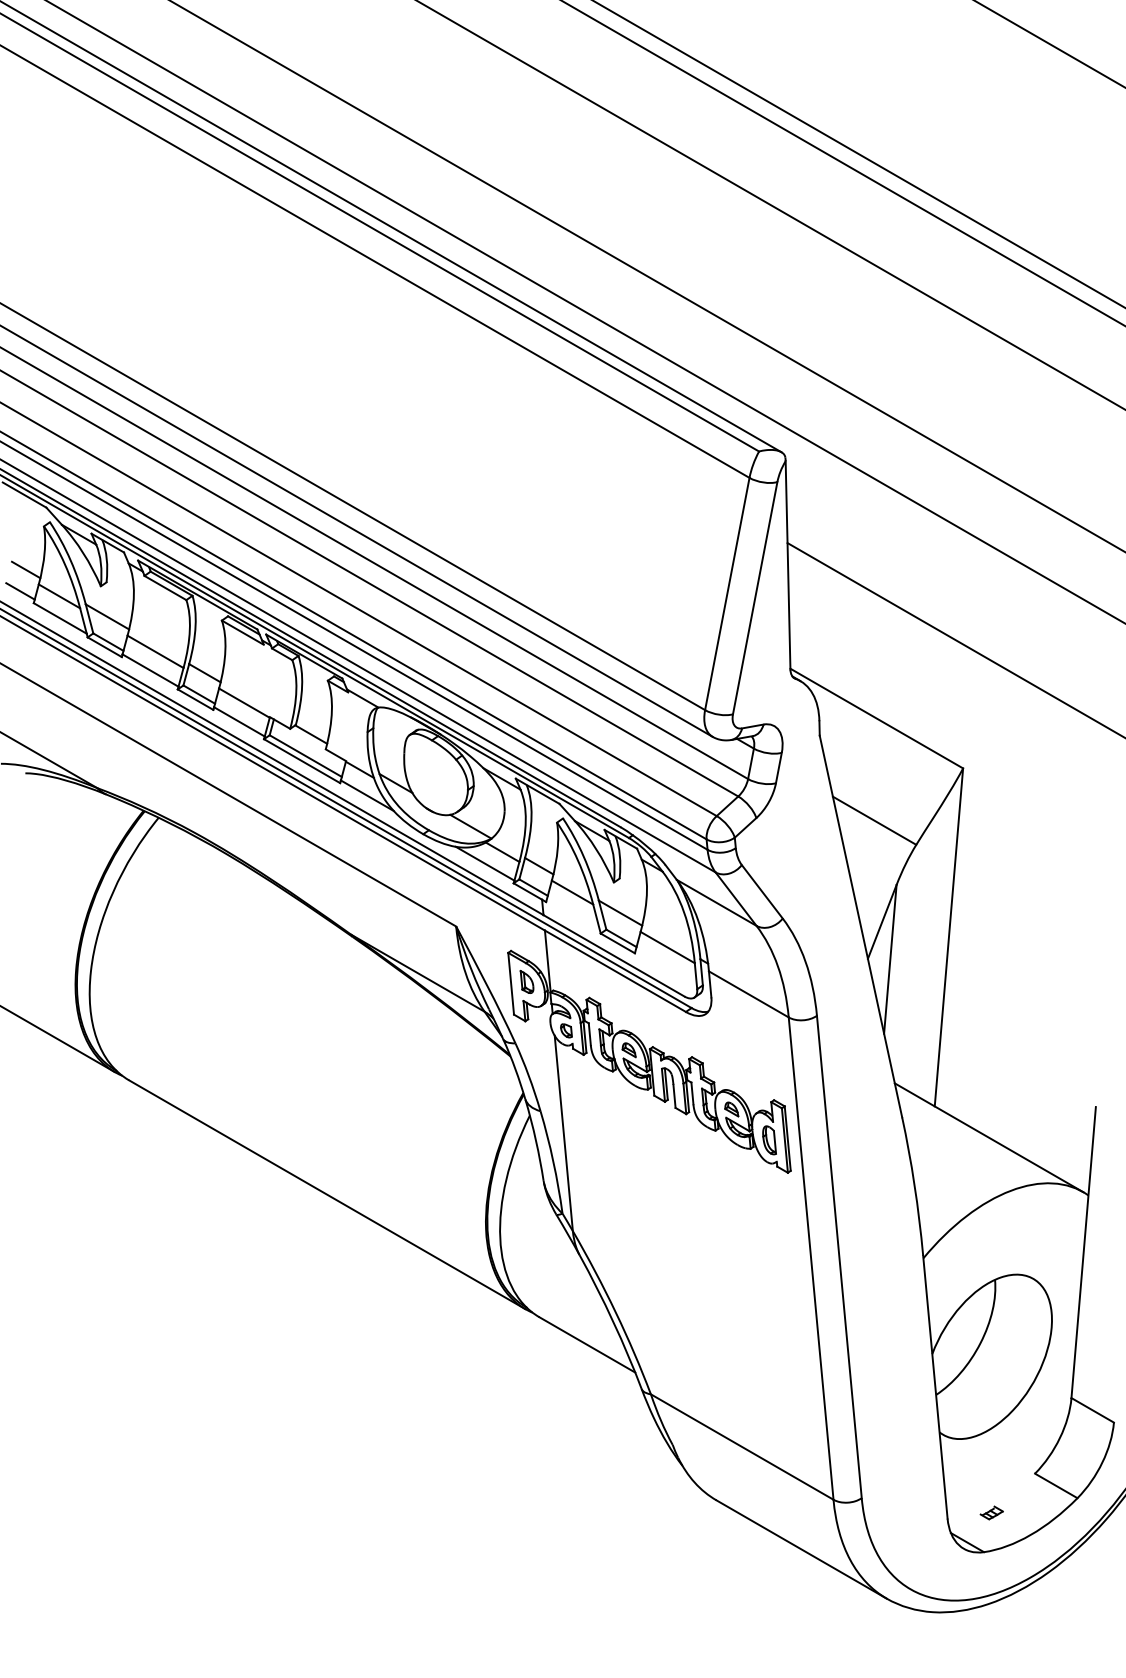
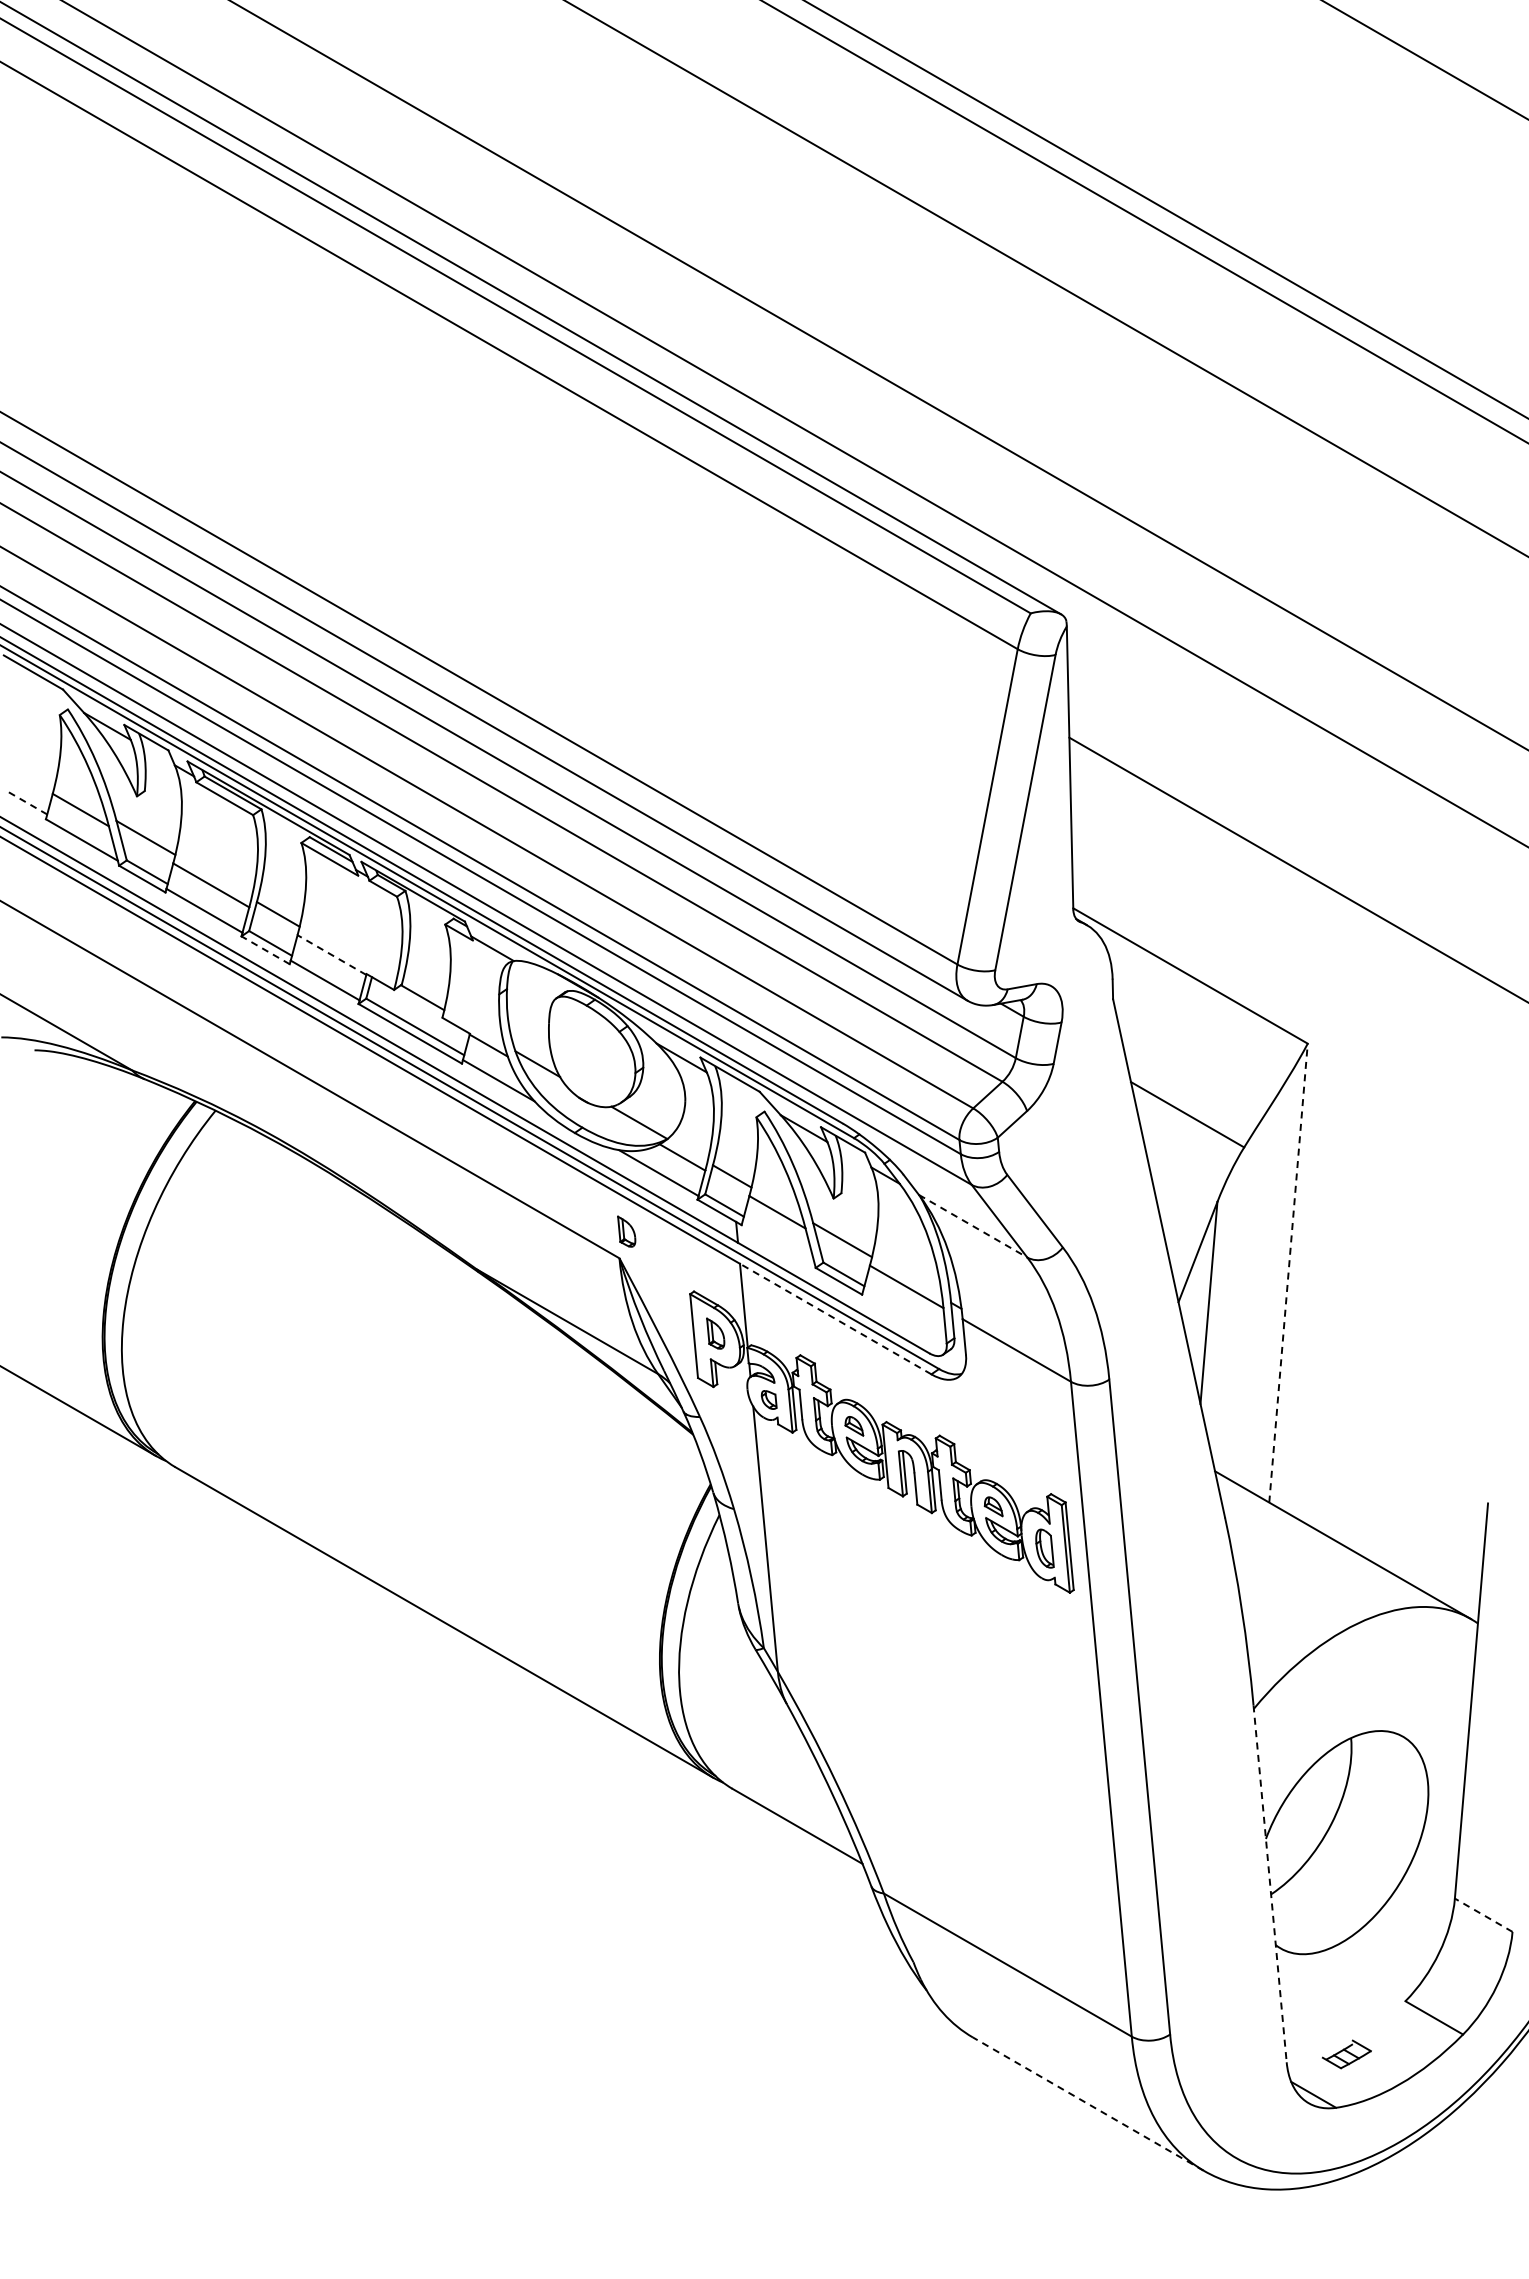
line: (26, 570) -> (35, 774), removed
line: (20, 591) -> (27, 803), solid -> dashed
line: (195, 699) -> (265, 950), solid -> dashed
line: (244, 703) -> (331, 955), solid -> dashed
line: (716, 903) -> (973, 1226), solid -> dashed
part: (461, 906) -> (626, 1231), added
line: (948, 936) -> (1288, 1272), solid -> dashed
line: (615, 971) -> (835, 1319), solid -> dashed
line: (935, 1387) -> (1270, 1884), solid -> dashed
line: (1092, 1409) -> (1483, 1914), solid -> dashed
part: (991, 1512) -> (1346, 2054), size x1.6
line: (800, 1548) -> (1087, 2103), solid -> dashed

